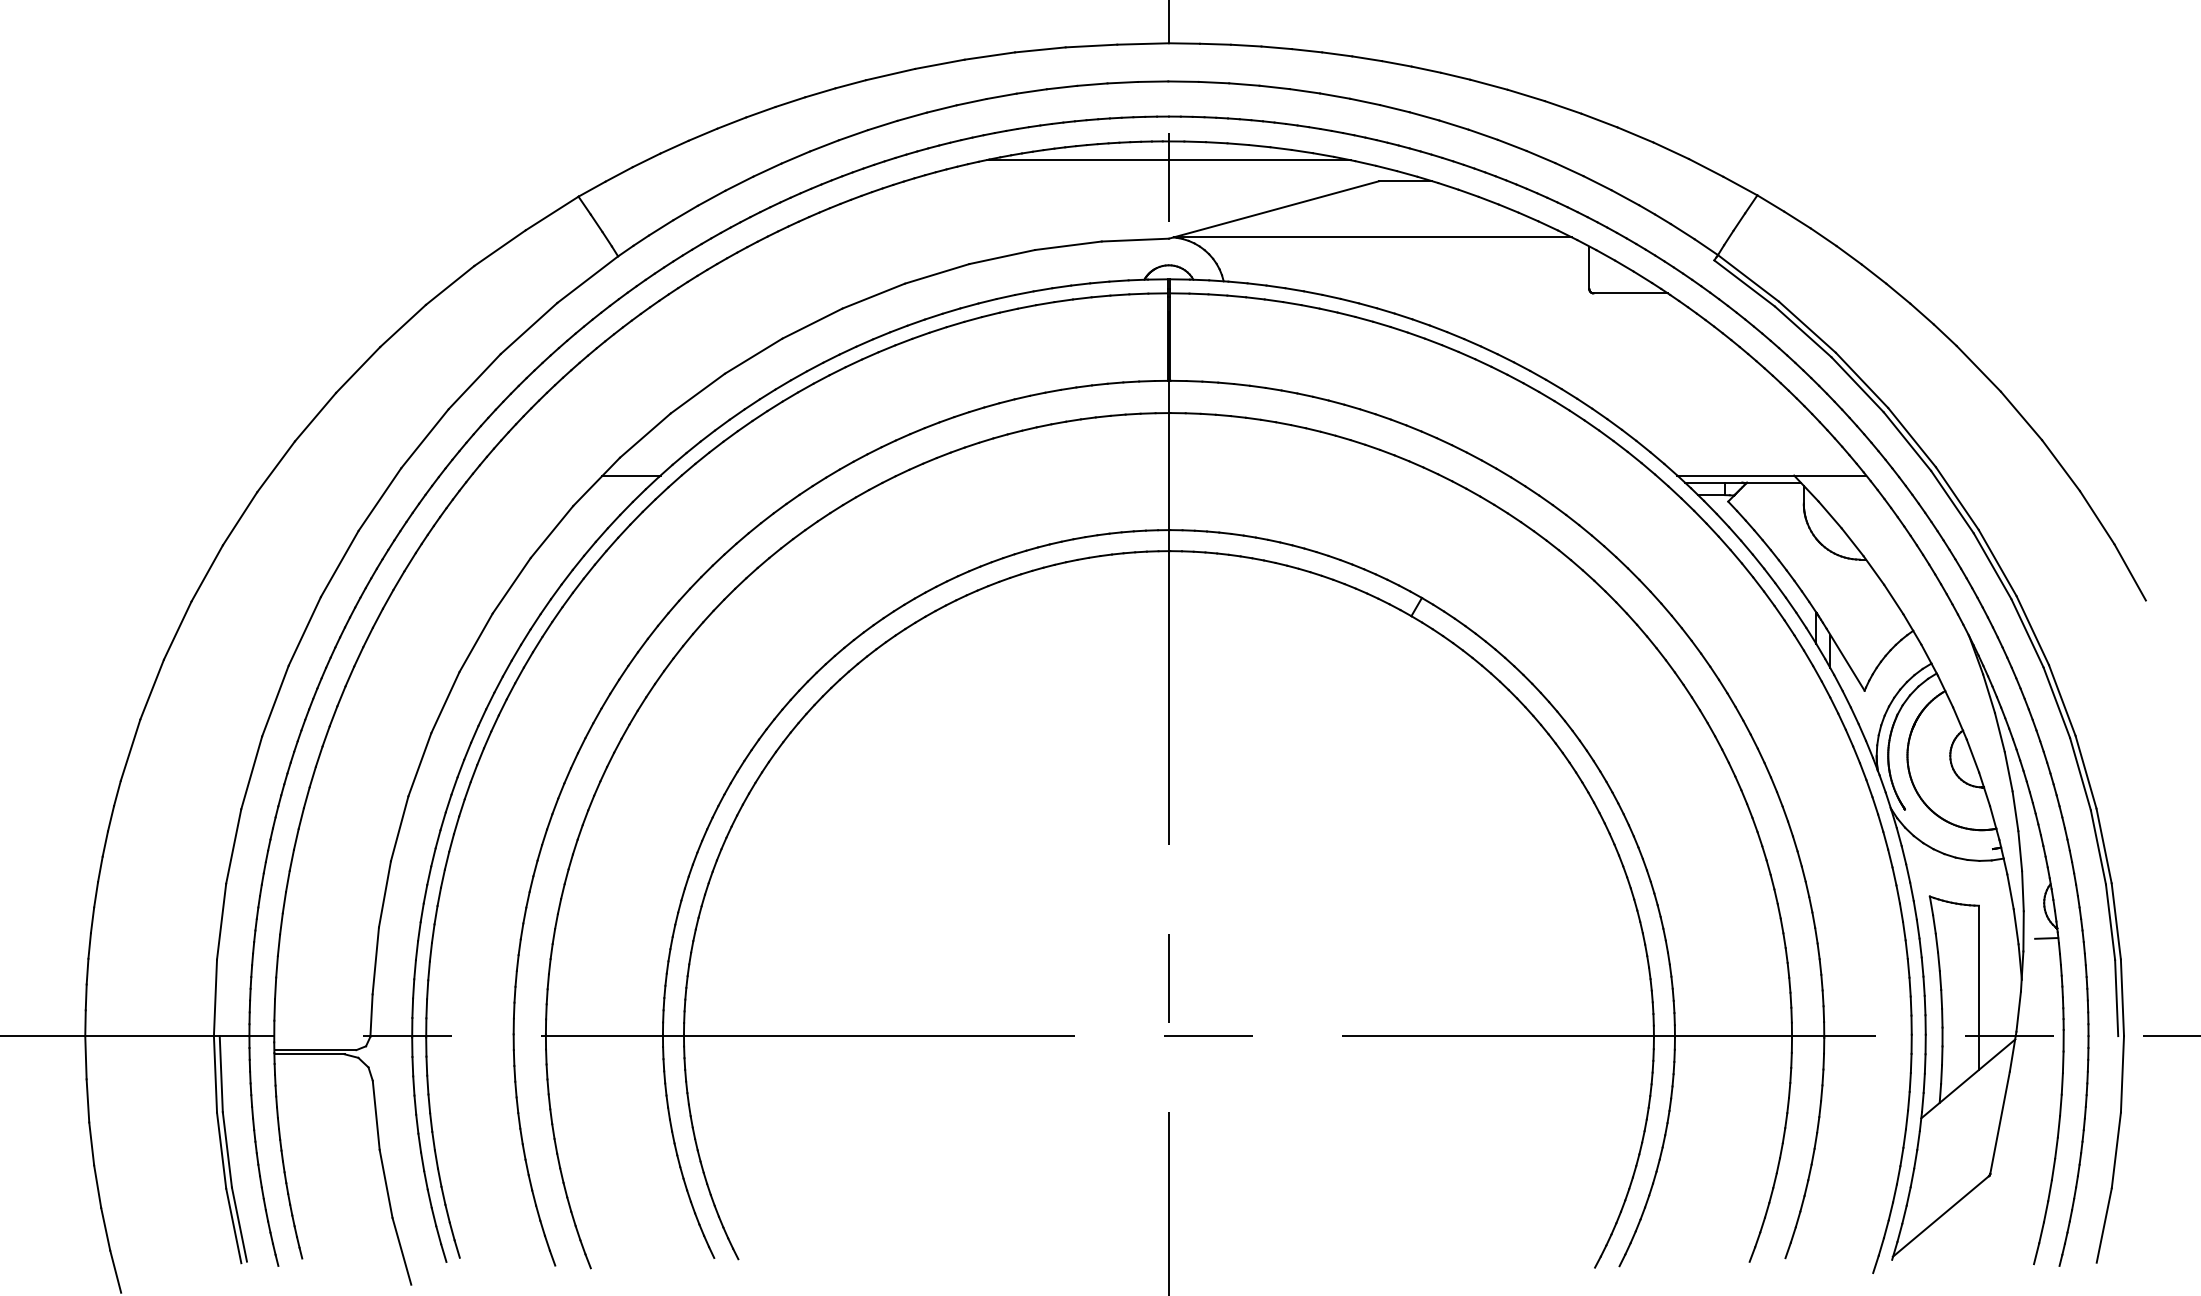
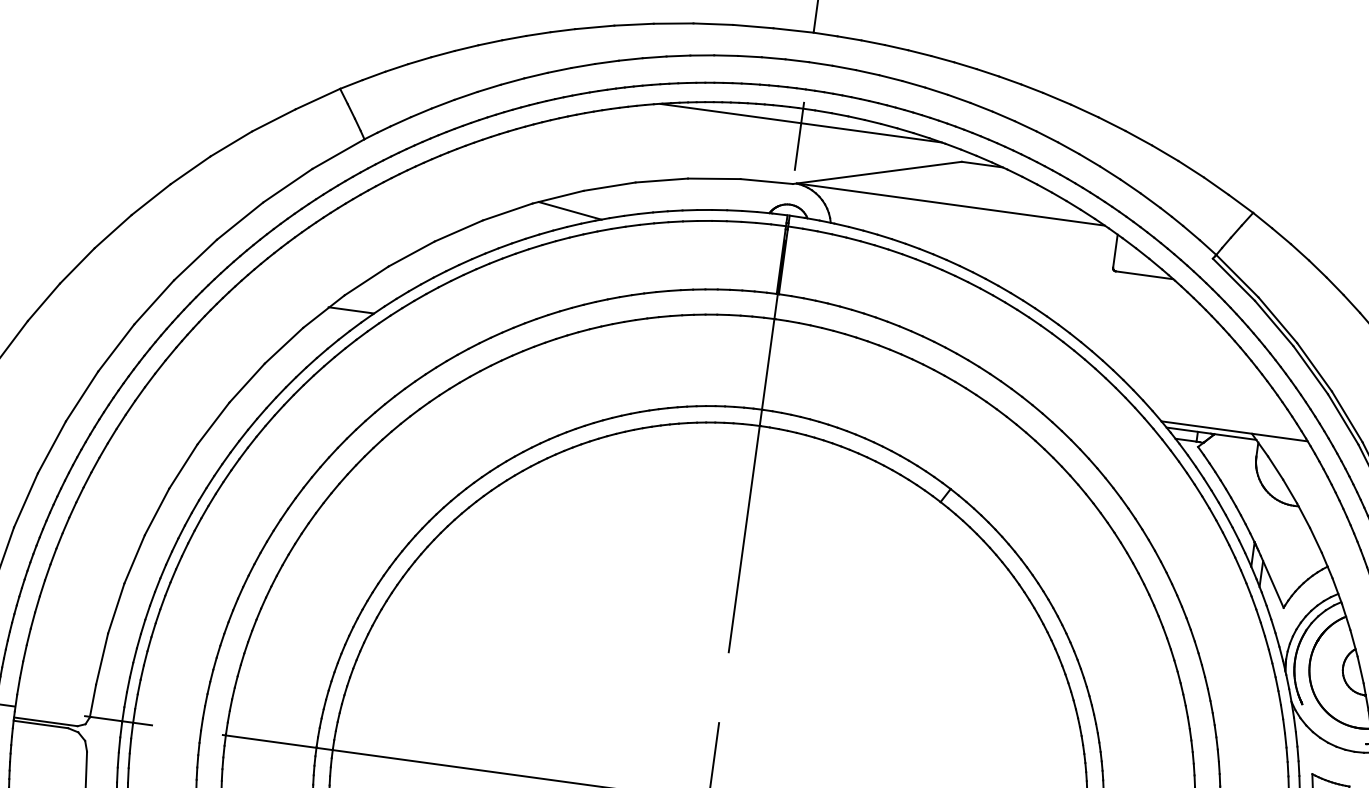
line: (890, 311) -> (569, 210), added

